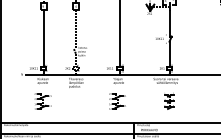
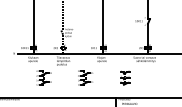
part: (169, 100) -> (125, 77), moved
part: (42, 101) -> (43, 78), moved
part: (117, 101) -> (85, 78), moved

